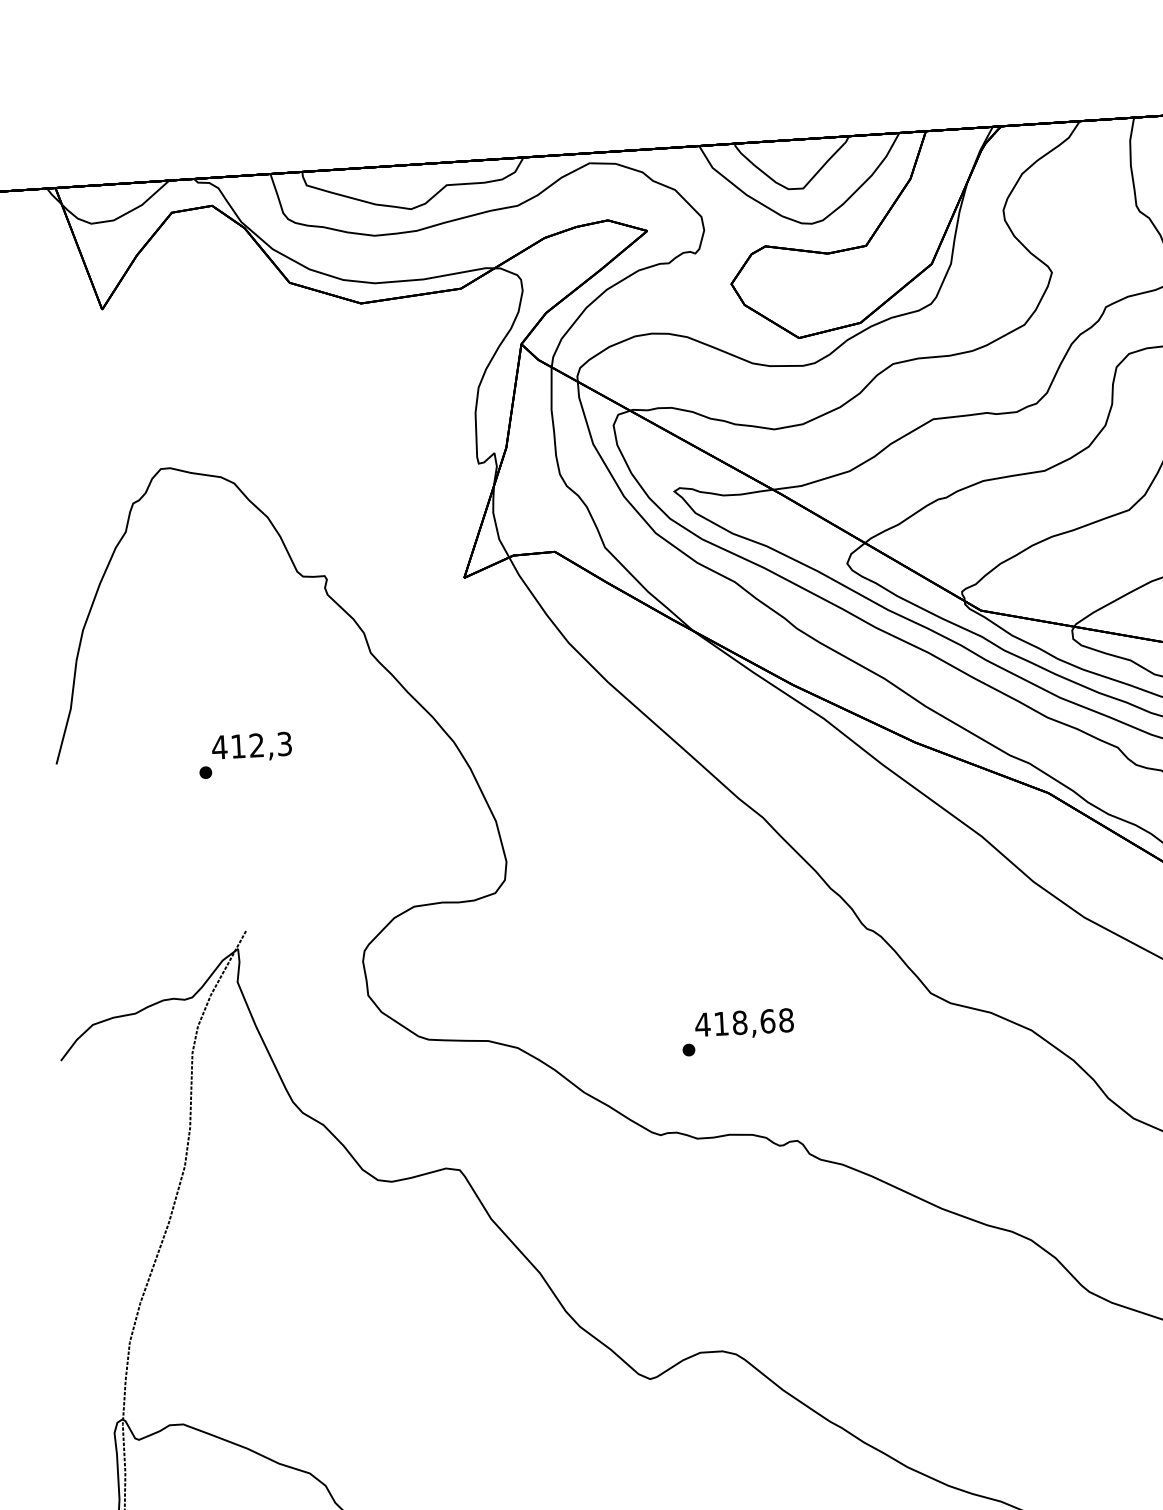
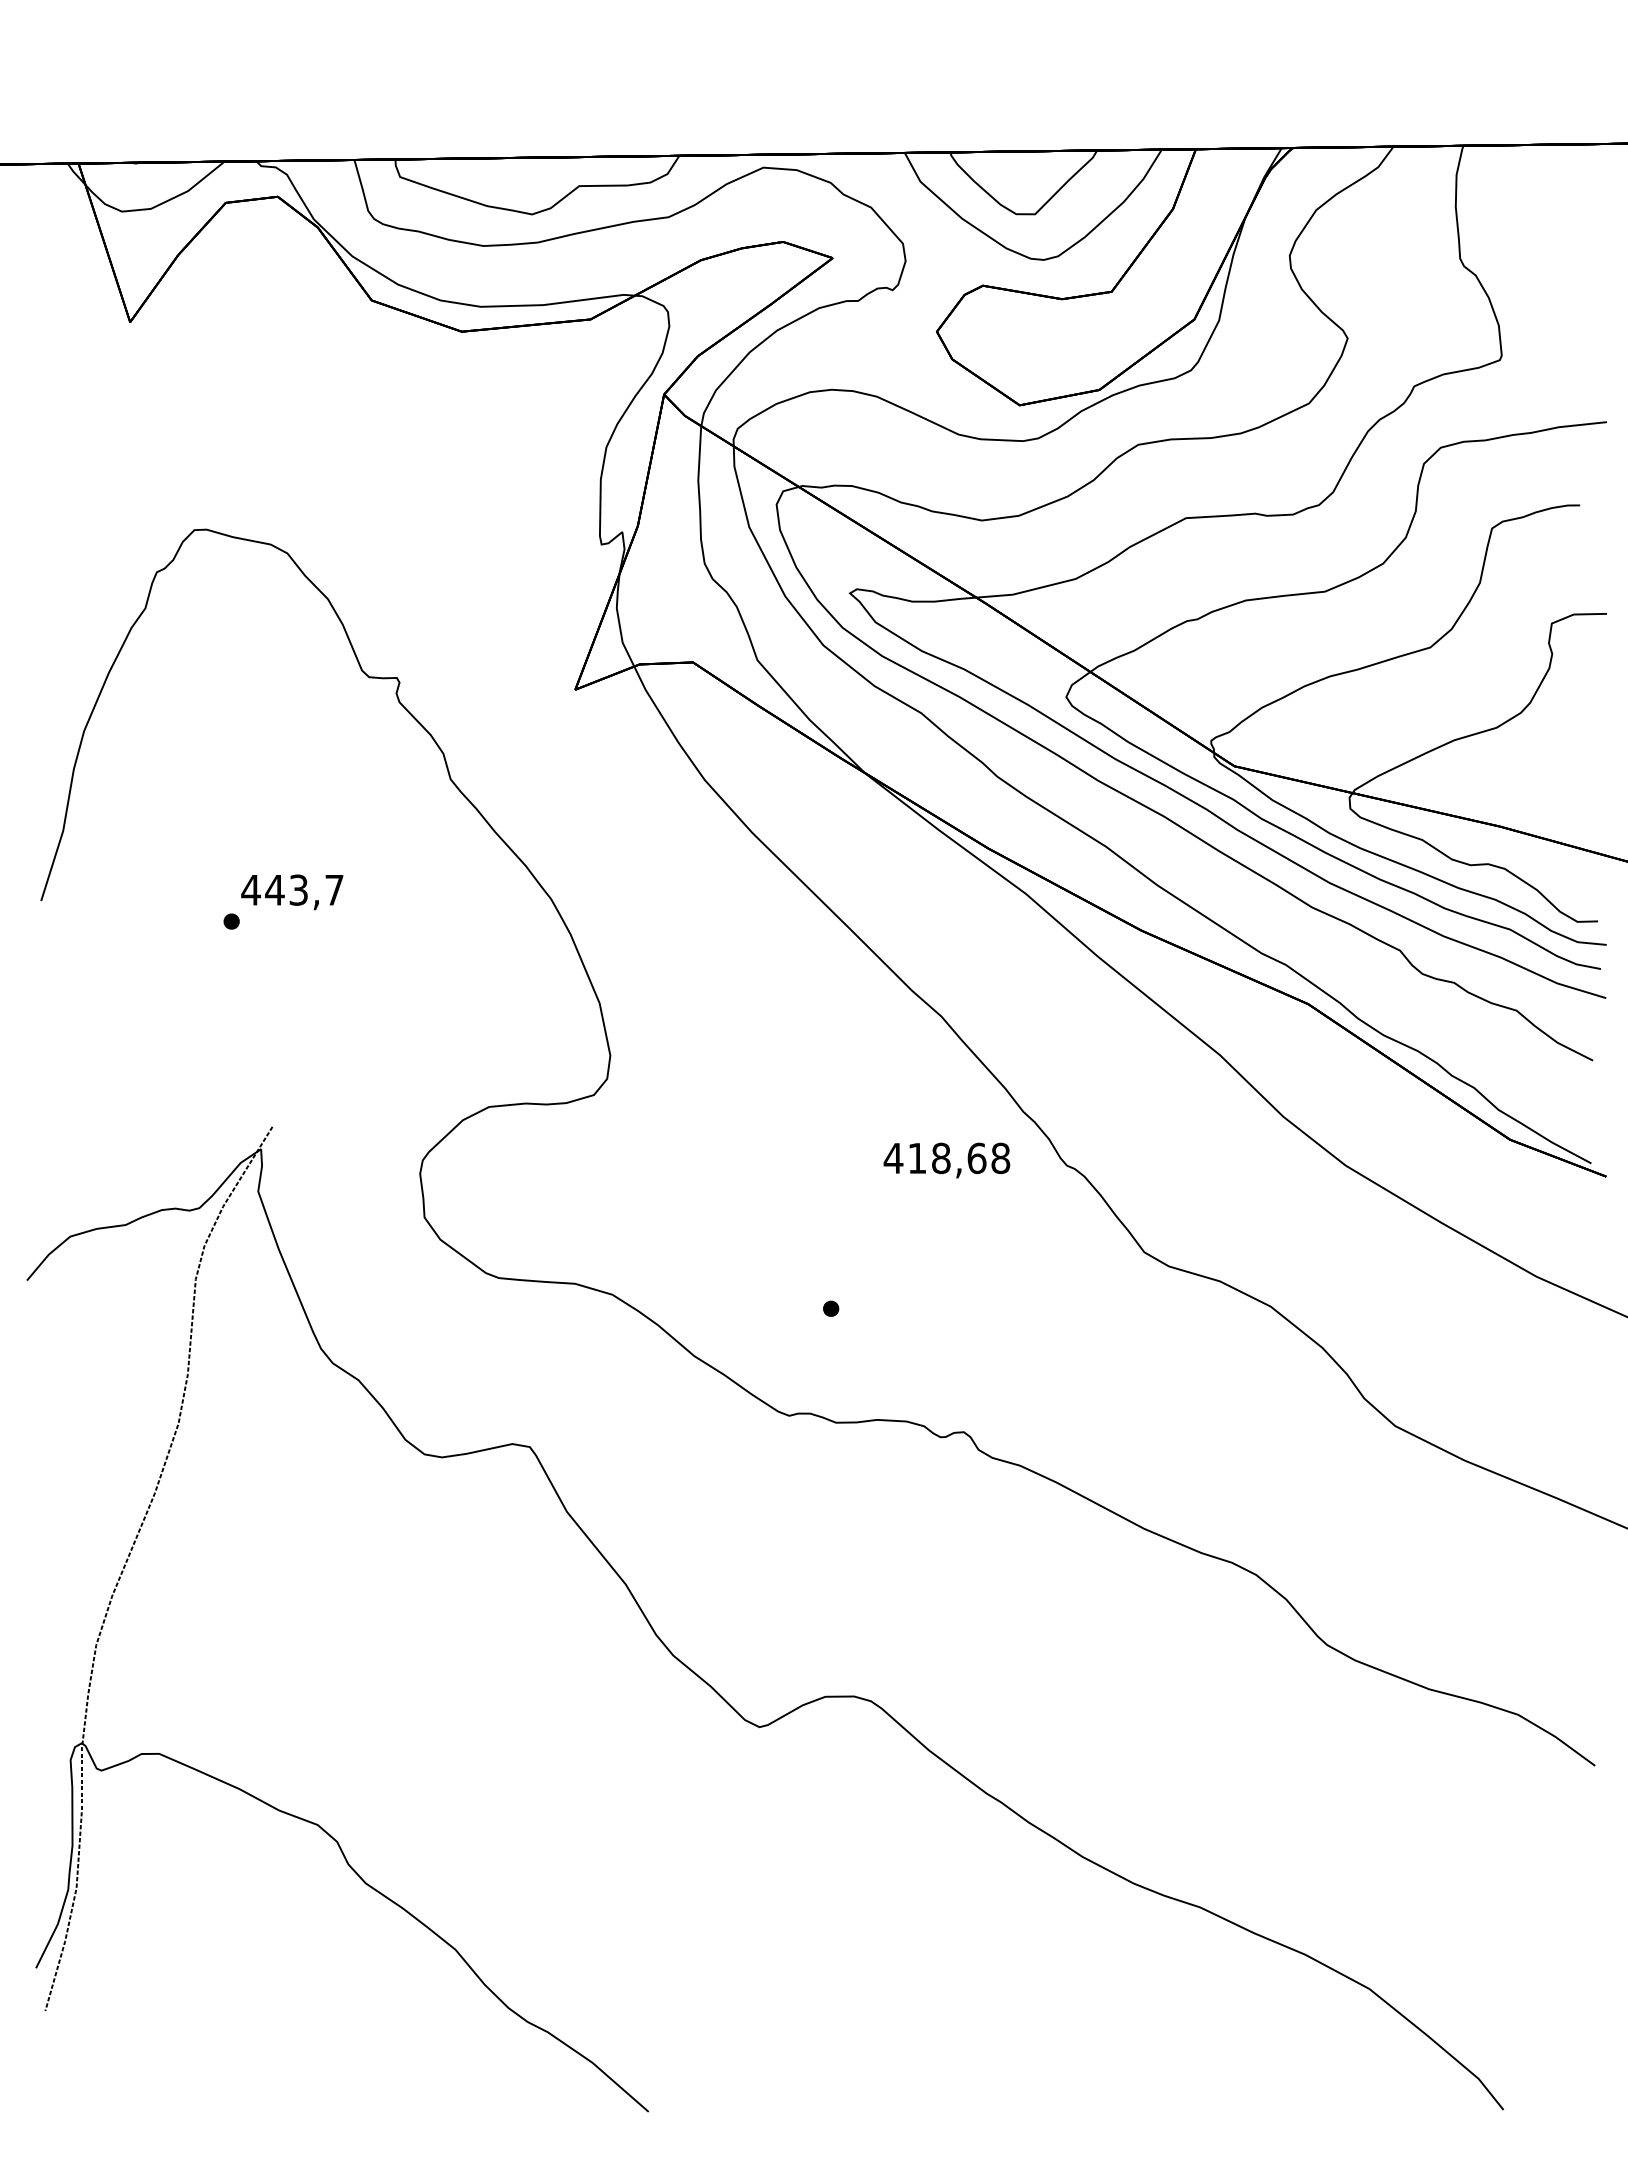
text: (261, 744) -> (304, 889), 412,3 -> 443,7
text: (744, 1024) -> (946, 1160), moved

